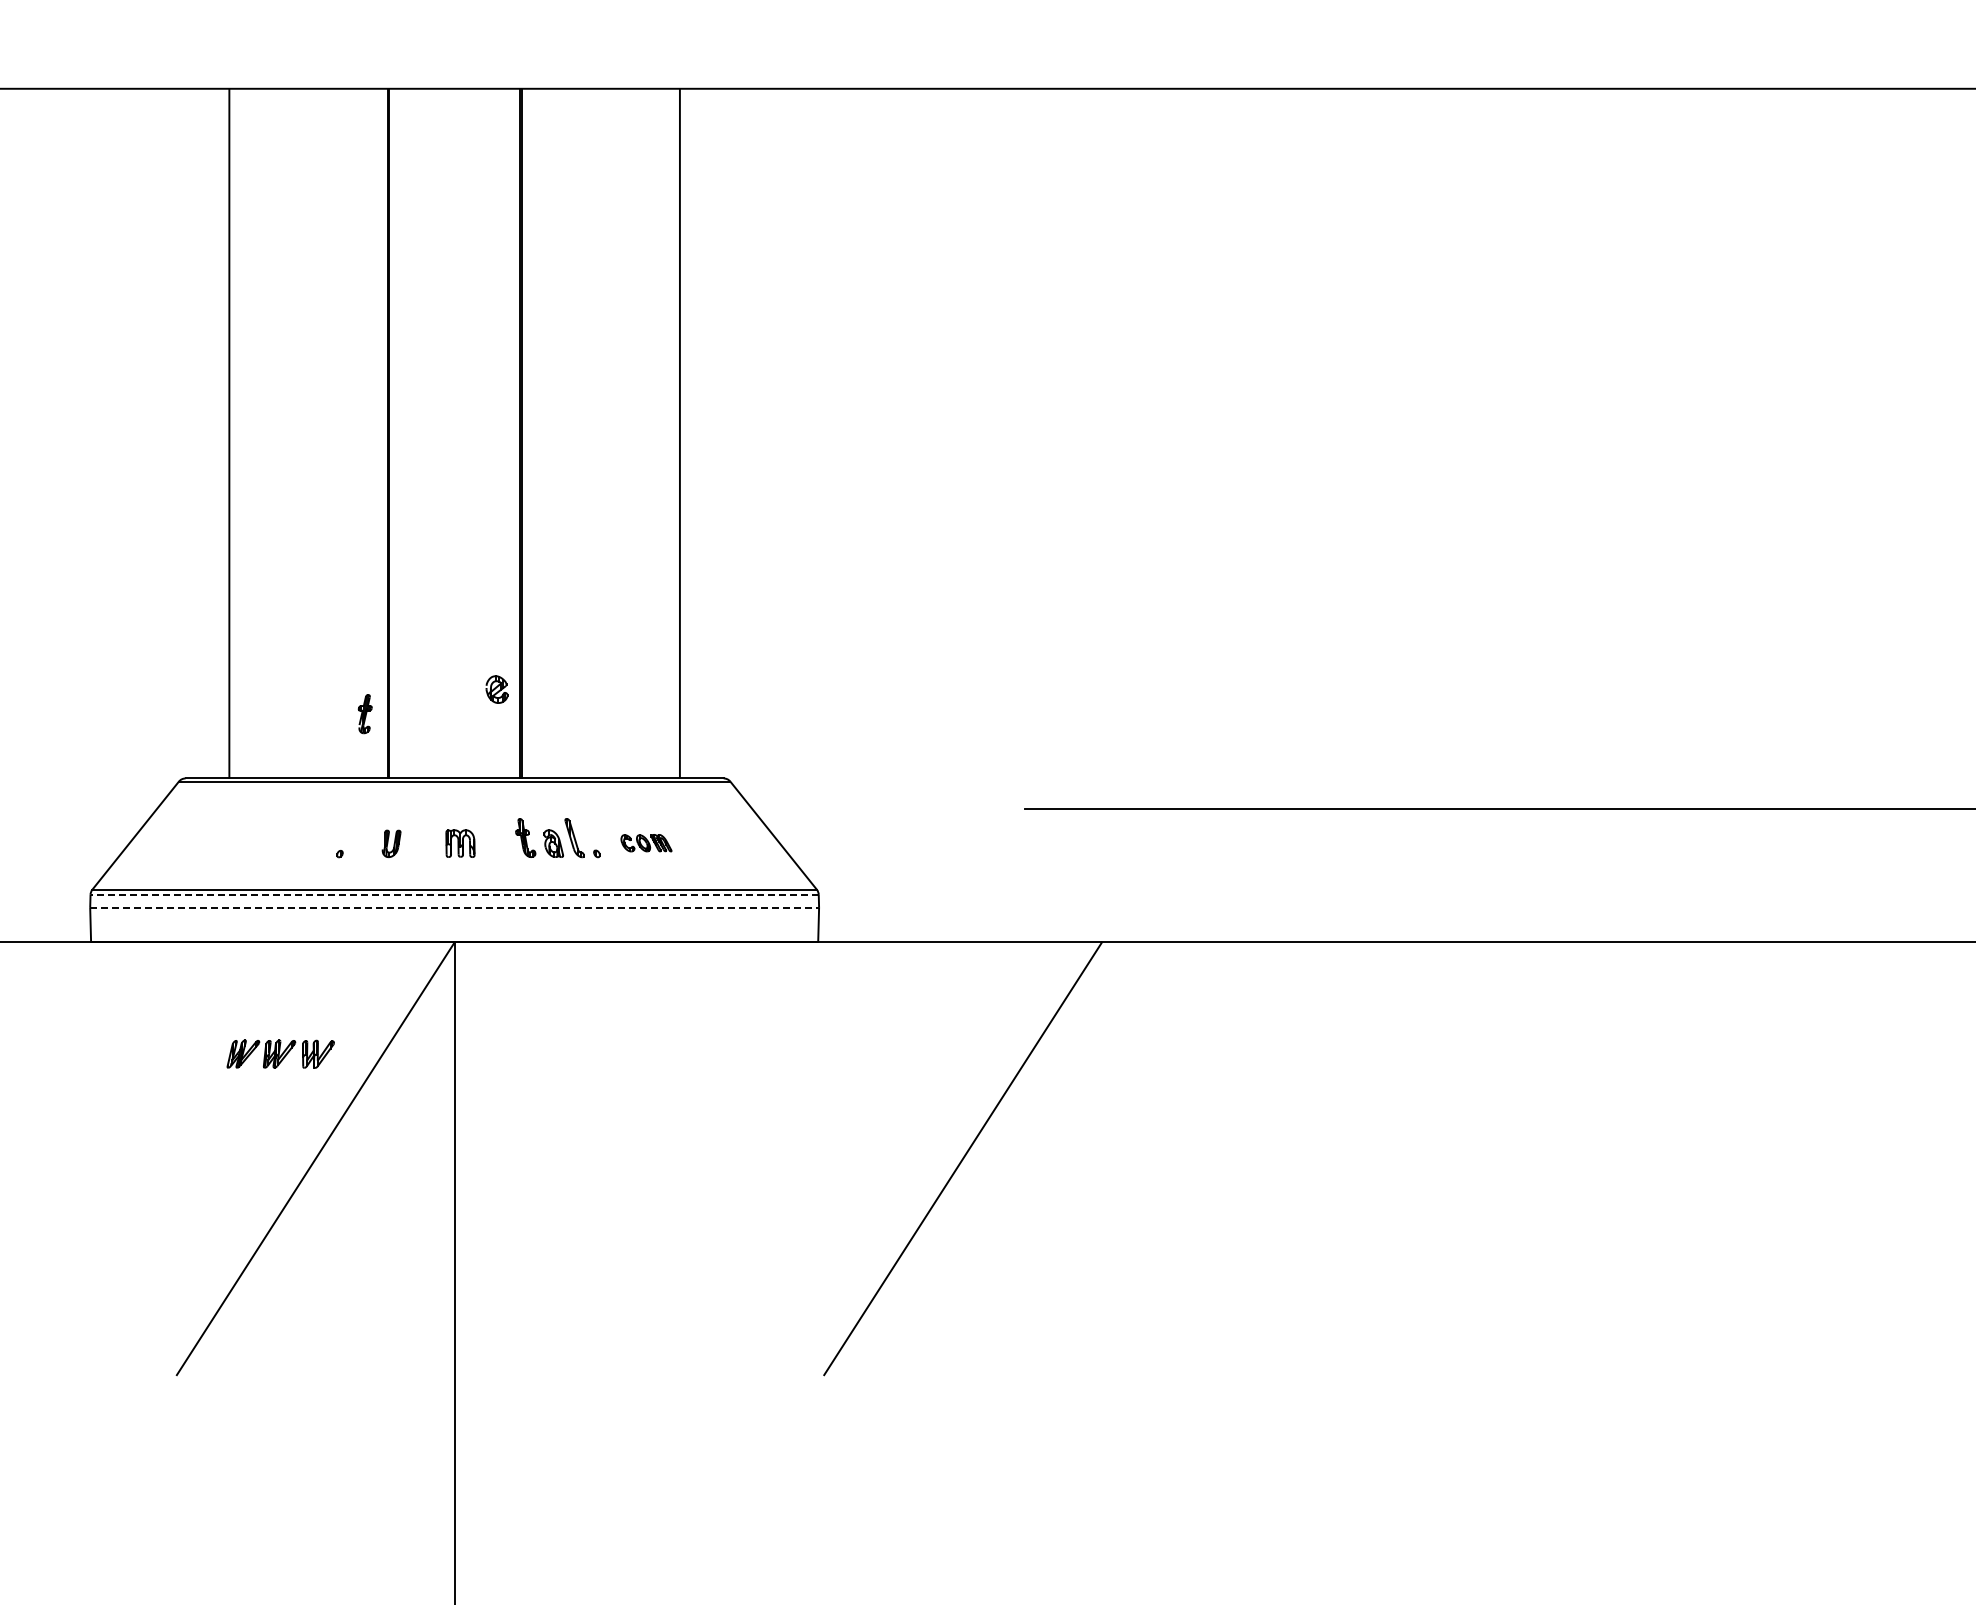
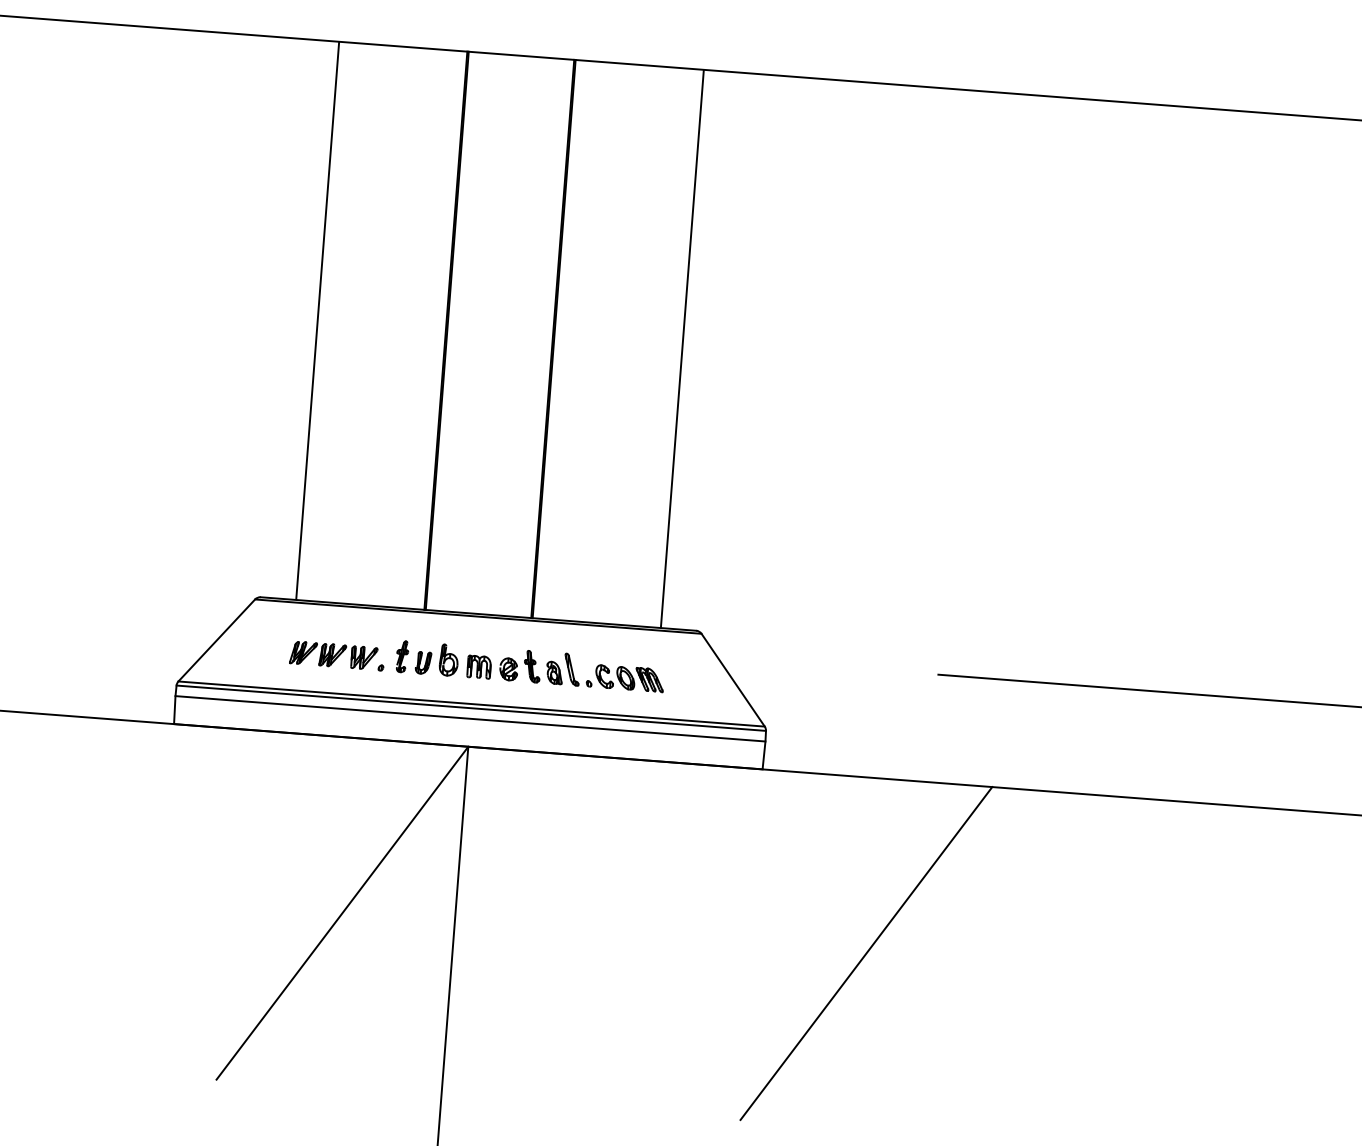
part: (496, 689) -> (508, 669), moved
part: (364, 714) -> (401, 657), moved
part: (422, 837) -> (448, 659), added
part: (646, 842) -> (629, 677), size x1.67
line: (454, 894) -> (471, 707), dashed -> solid
line: (455, 907) -> (471, 718), dashed -> solid
part: (280, 1053) -> (333, 655), moved

